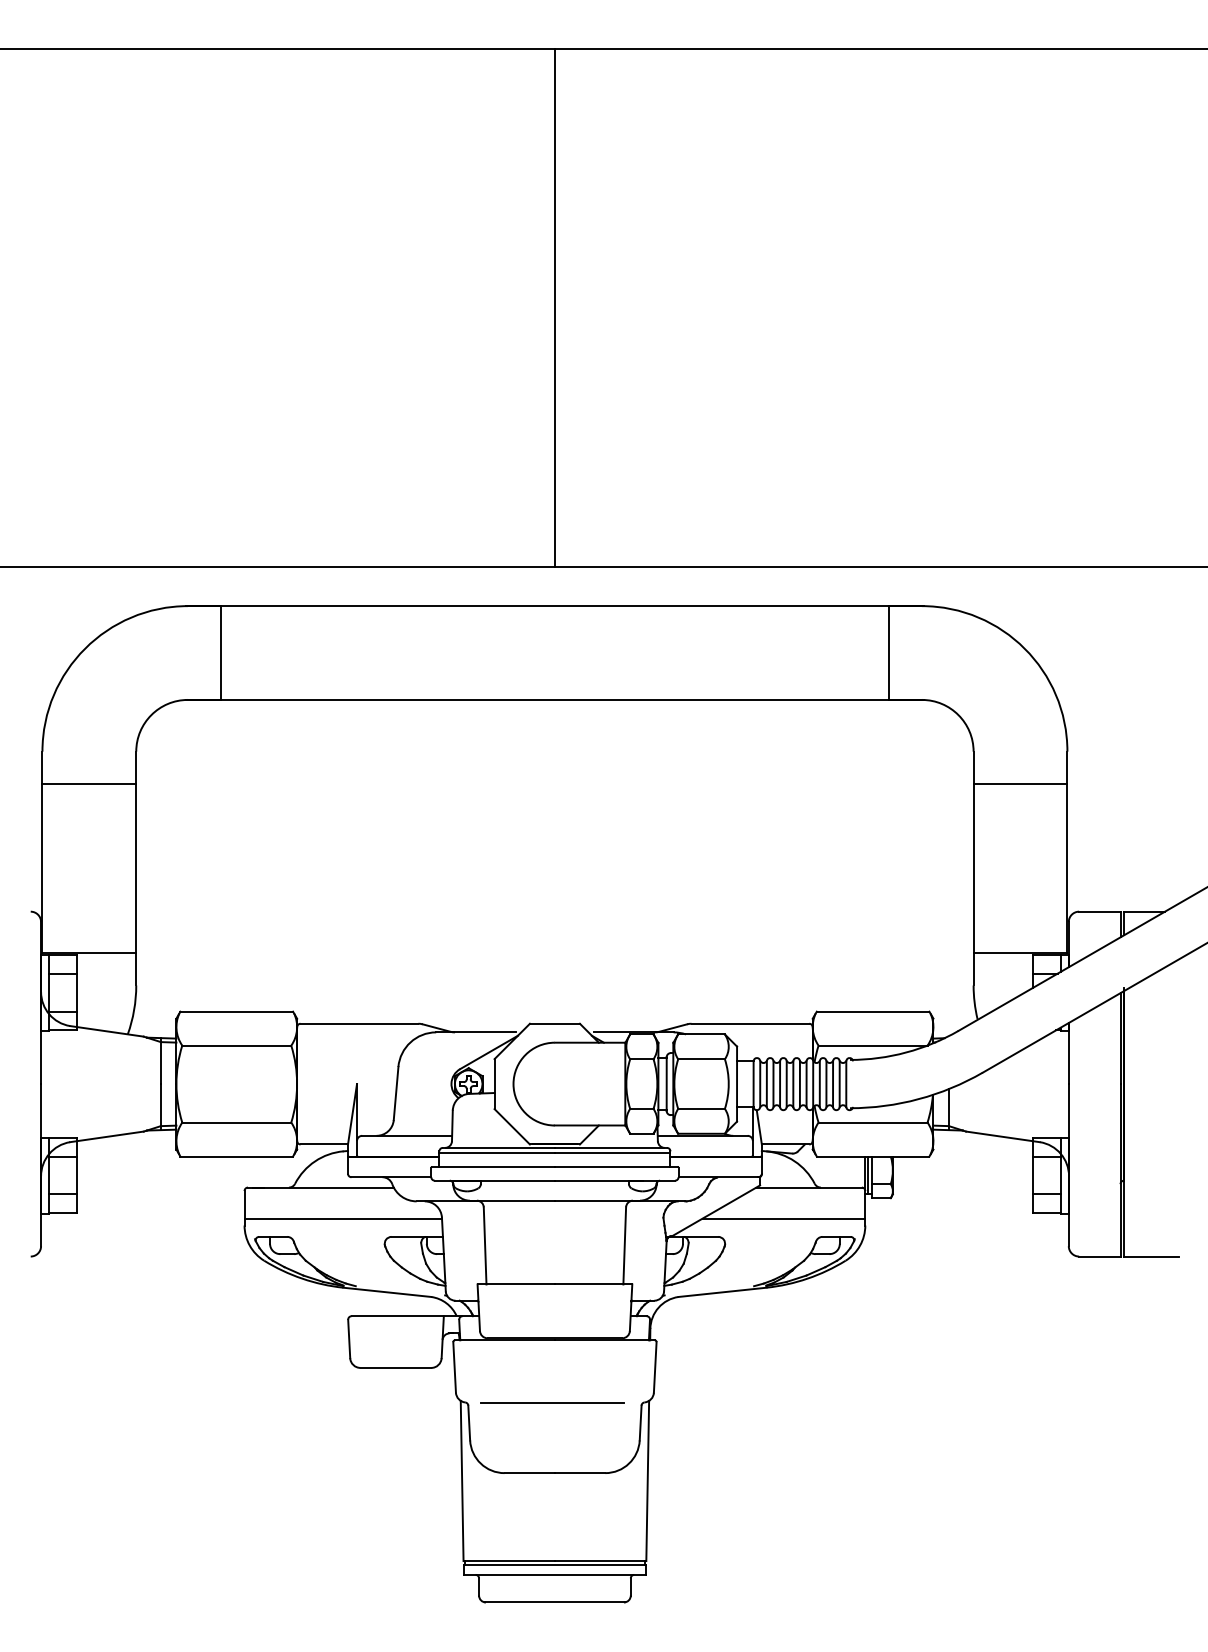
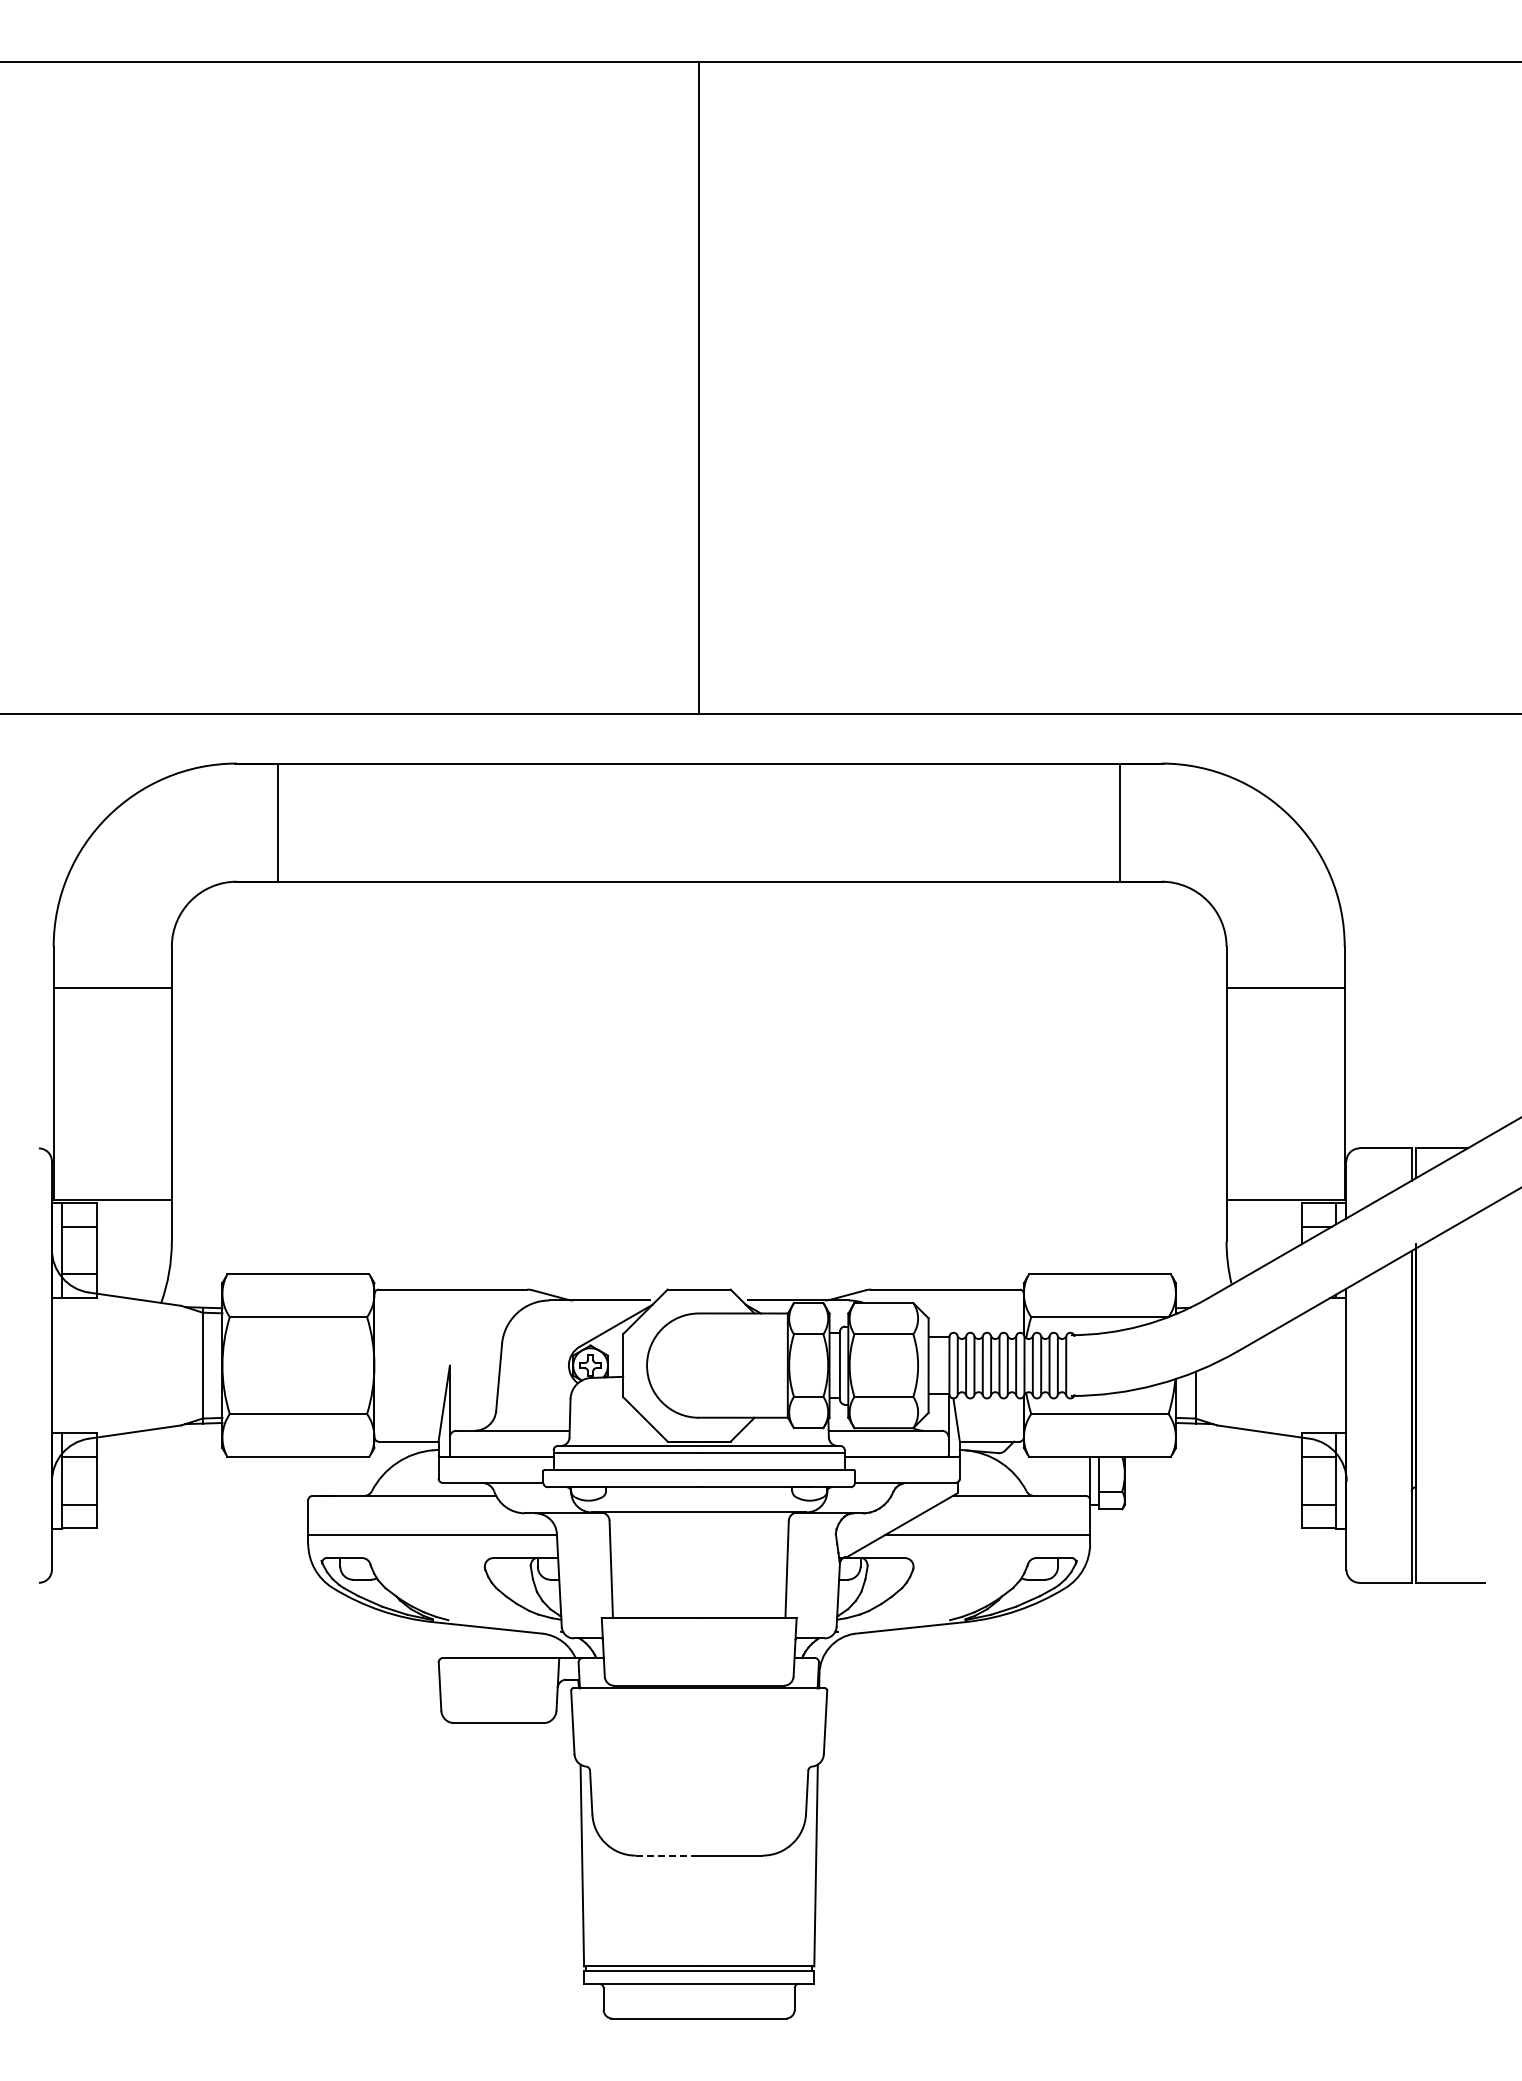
line: (867, 1175) -> (1093, 1480), removed
line: (551, 1402) -> (695, 1766), removed
line: (529, 1473) -> (667, 1855), solid -> dashed

